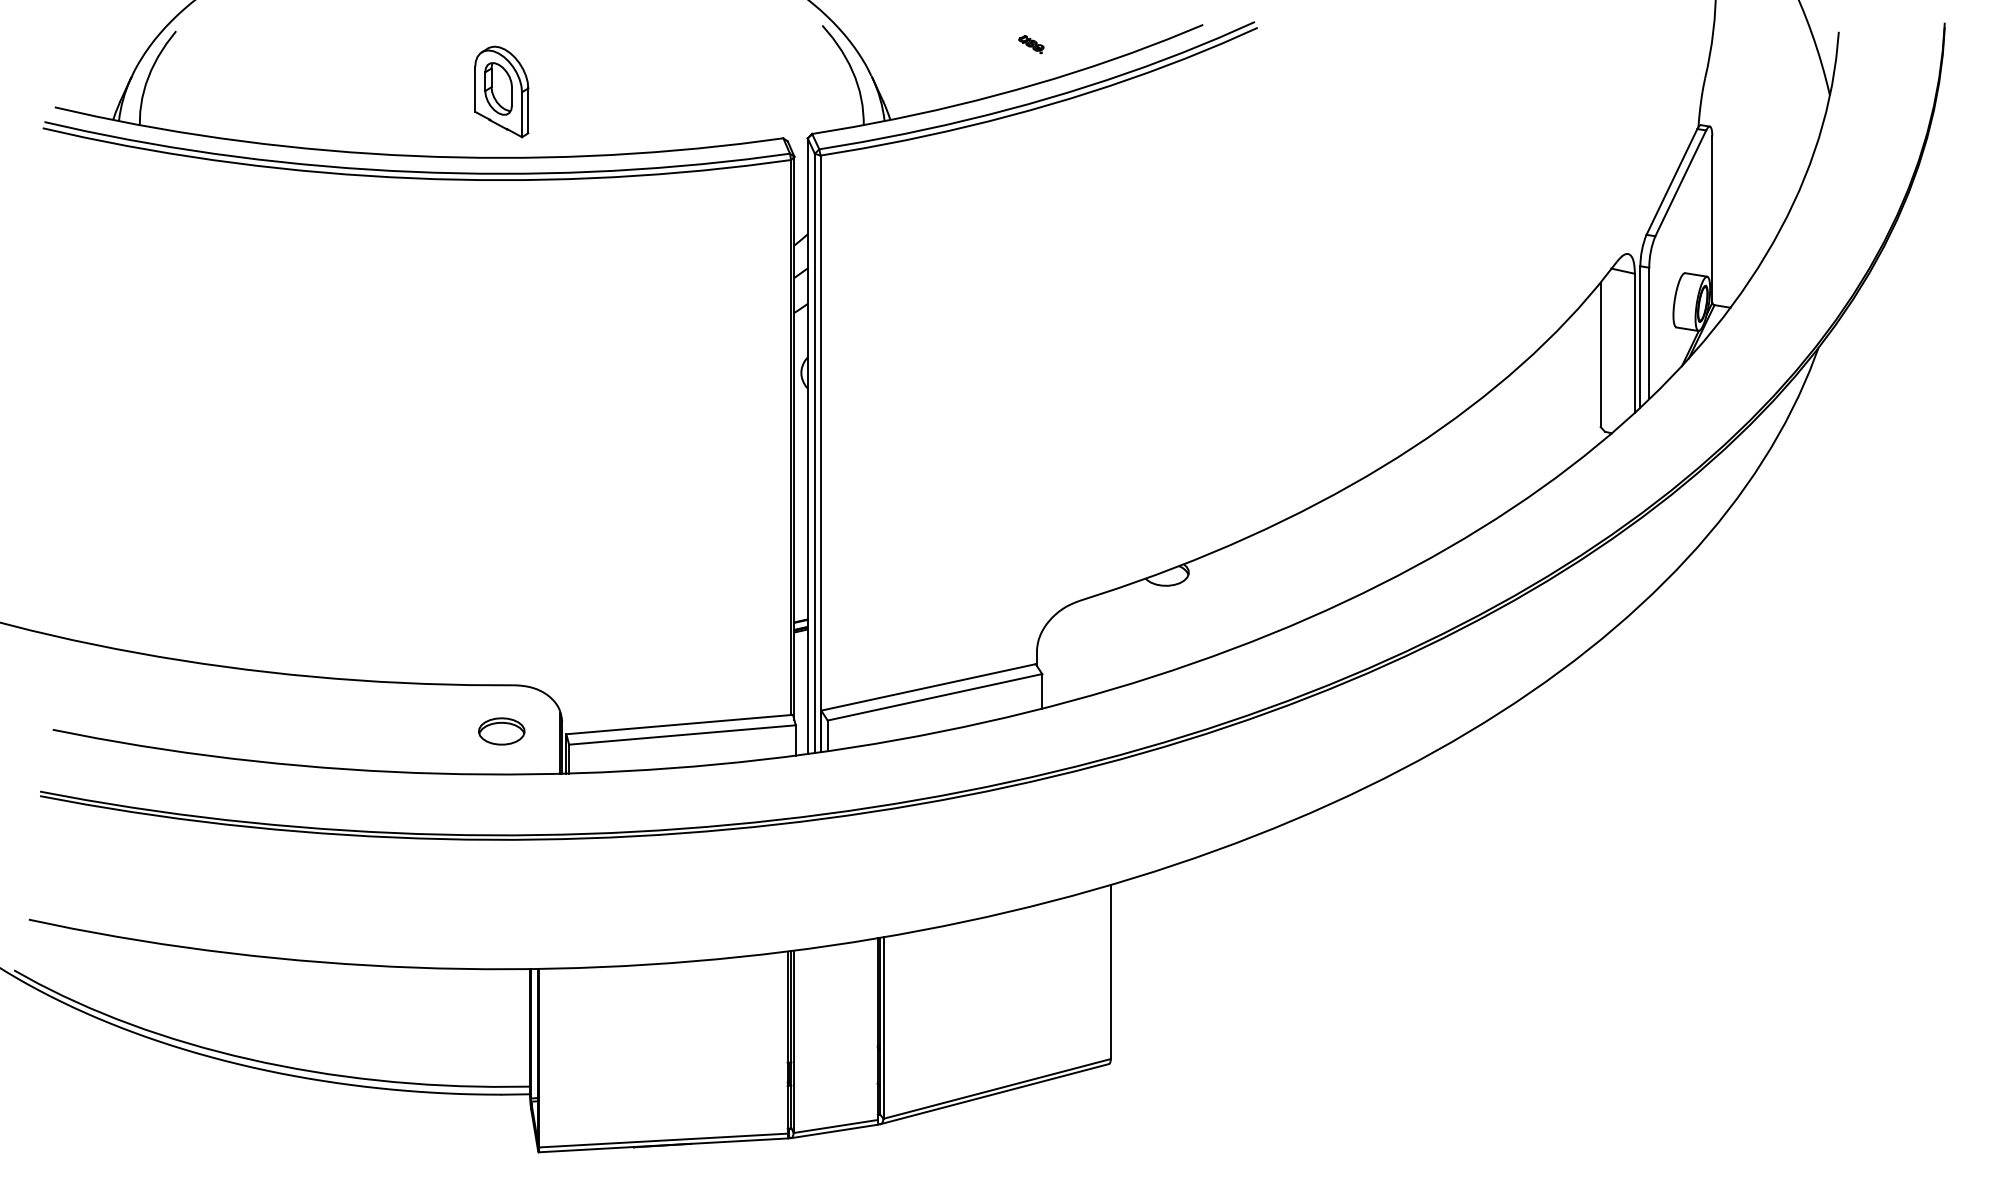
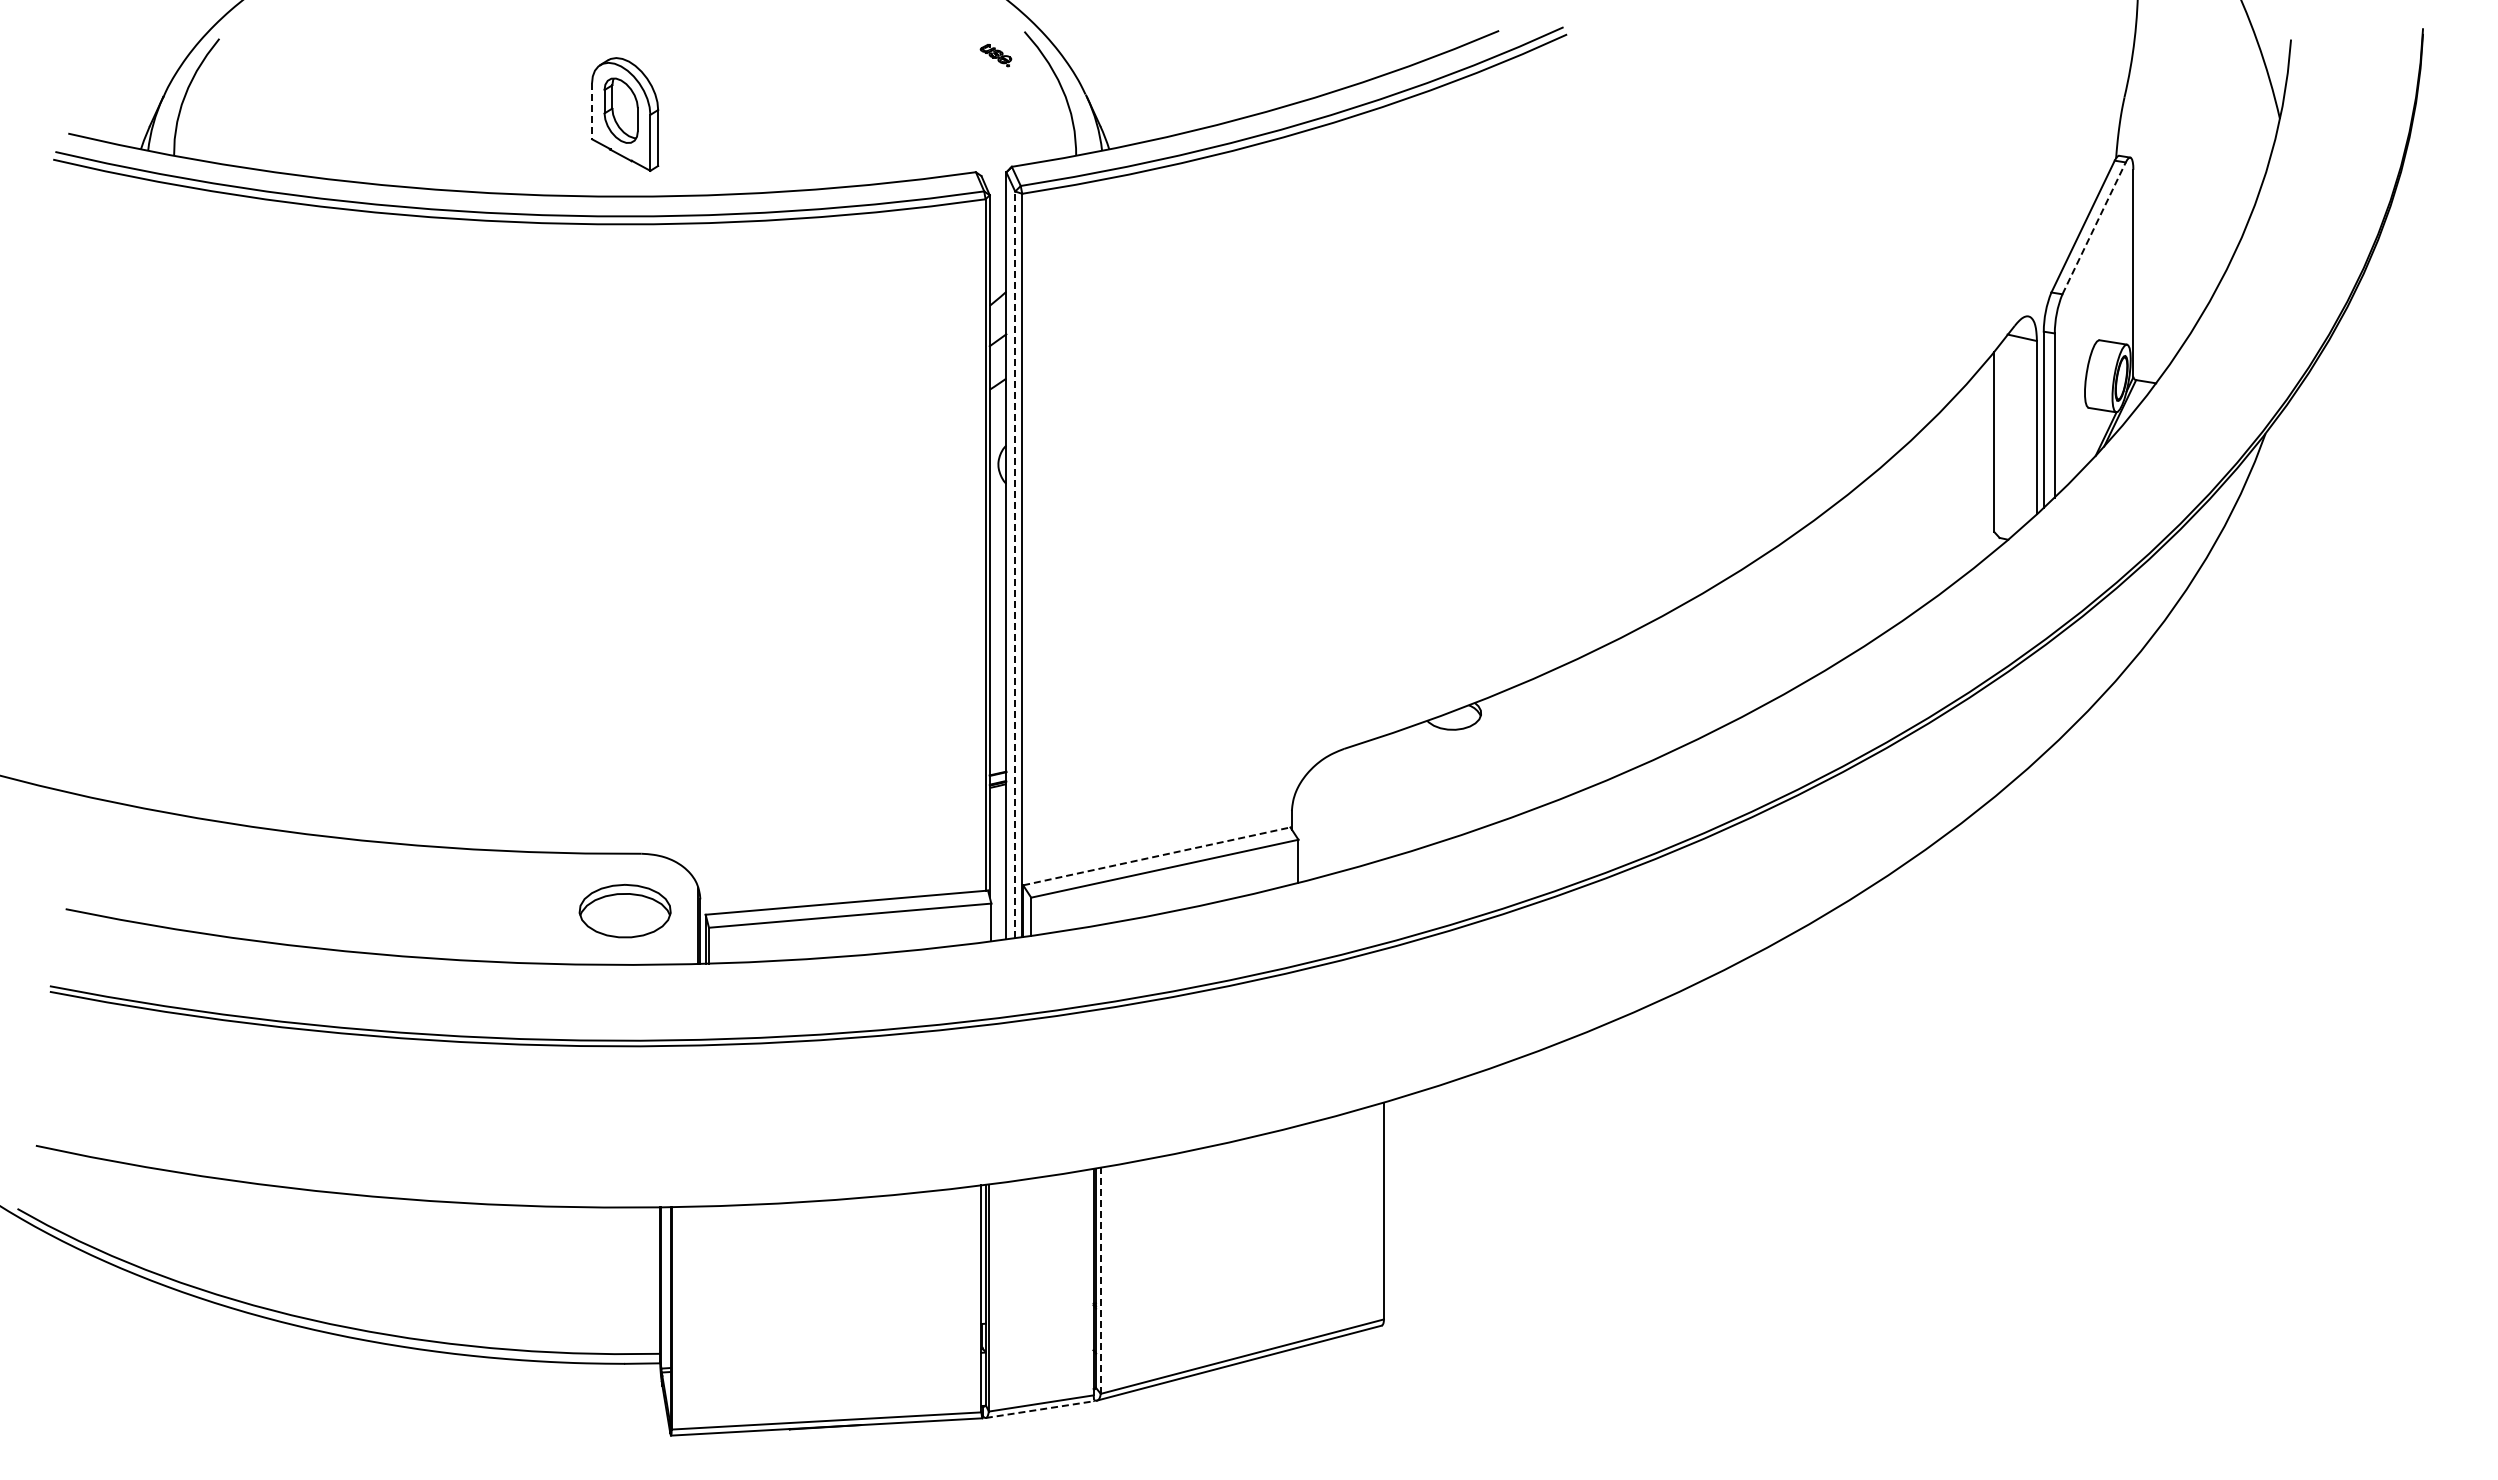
part: (1030, 44) -> (995, 55), moved
line: (475, 89) -> (592, 111), solid -> dashed
line: (1681, 182) -> (2094, 227), solid -> dashed
line: (815, 453) -> (1015, 564), solid -> dashed
line: (928, 687) -> (1156, 856), solid -> dashed
part: (501, 731) -> (624, 911), size x1.6
line: (883, 1027) -> (1100, 1280), solid -> dashed
line: (834, 1131) -> (1039, 1409), solid -> dashed

